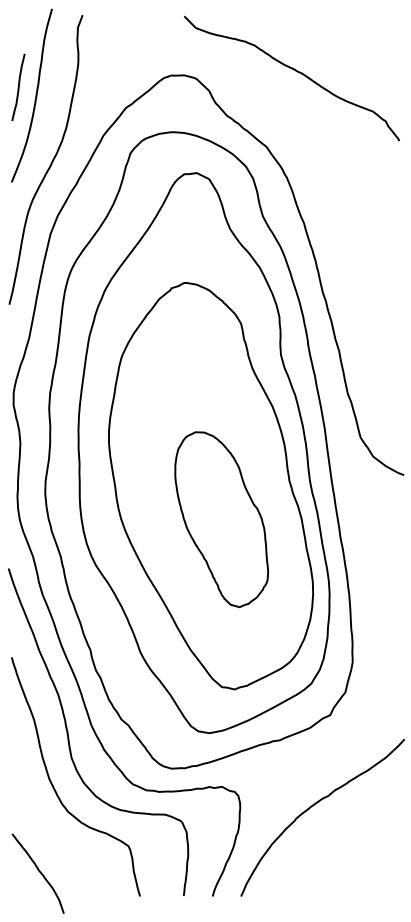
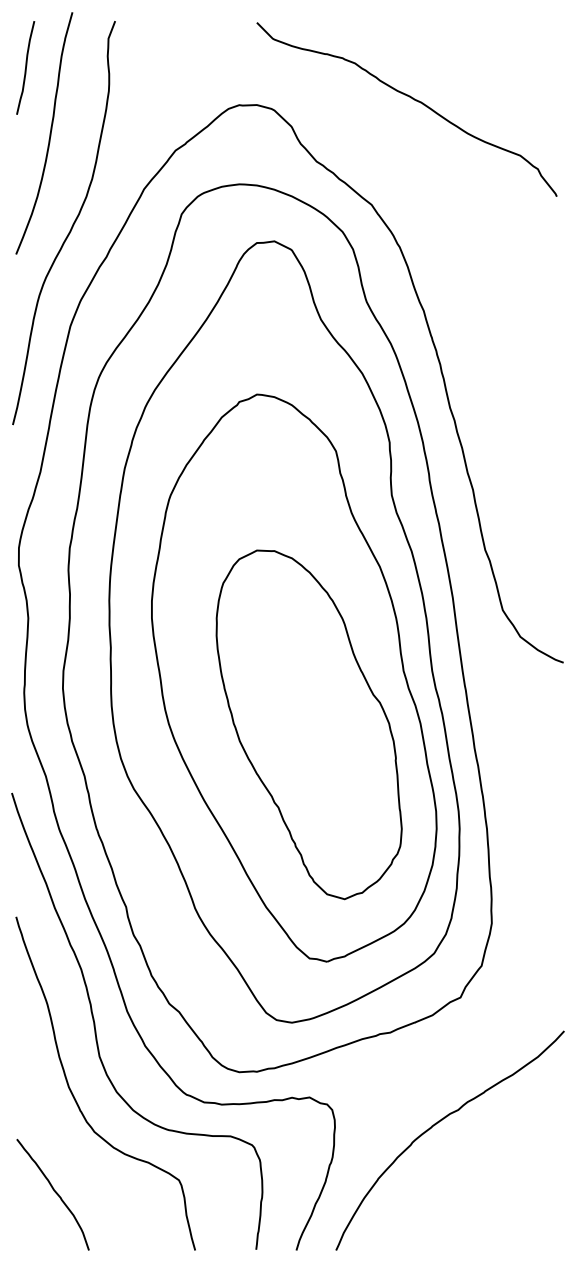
curve: (18, 87) -> (25, 67), moved
part: (221, 519) -> (308, 724), size x1.43
curve: (39, 872) -> (54, 1192), moved

